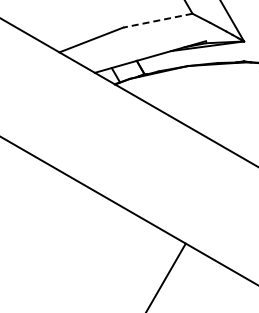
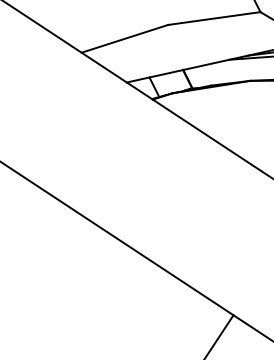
line: (157, 20) -> (213, 18), dashed -> solid

